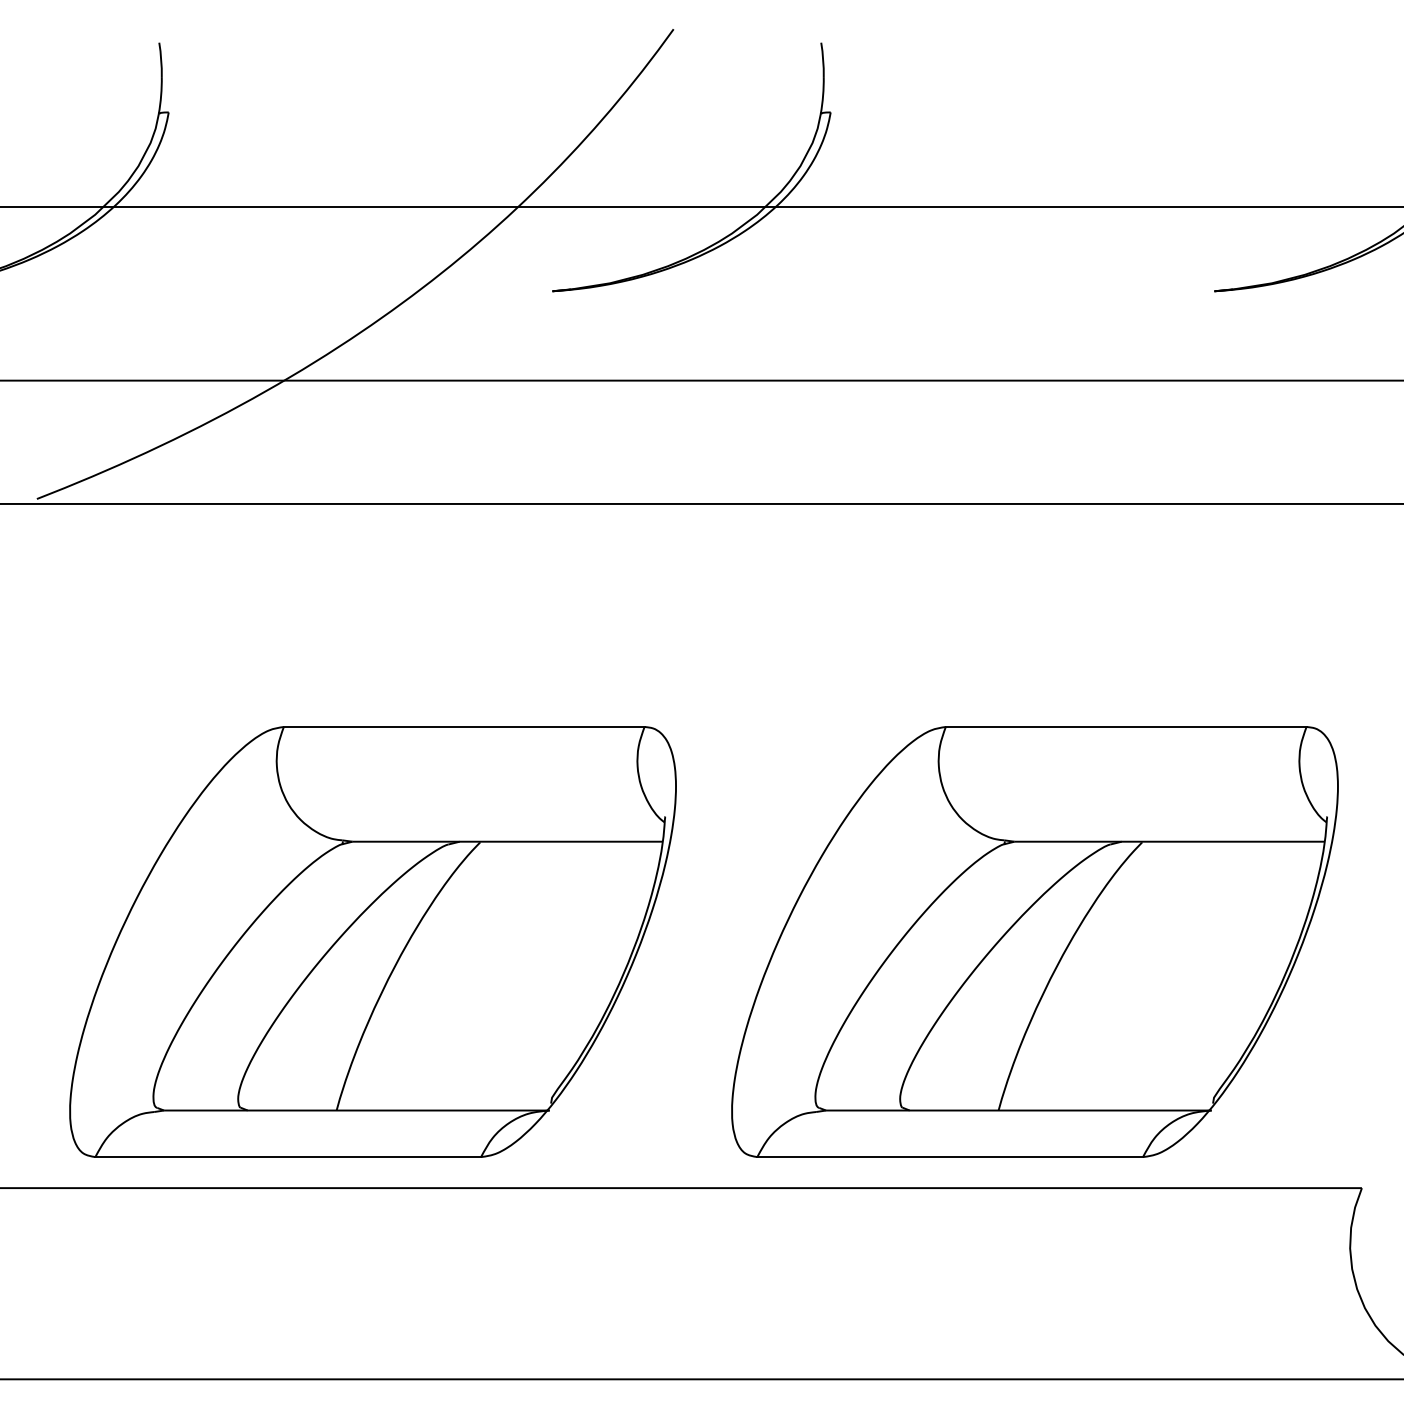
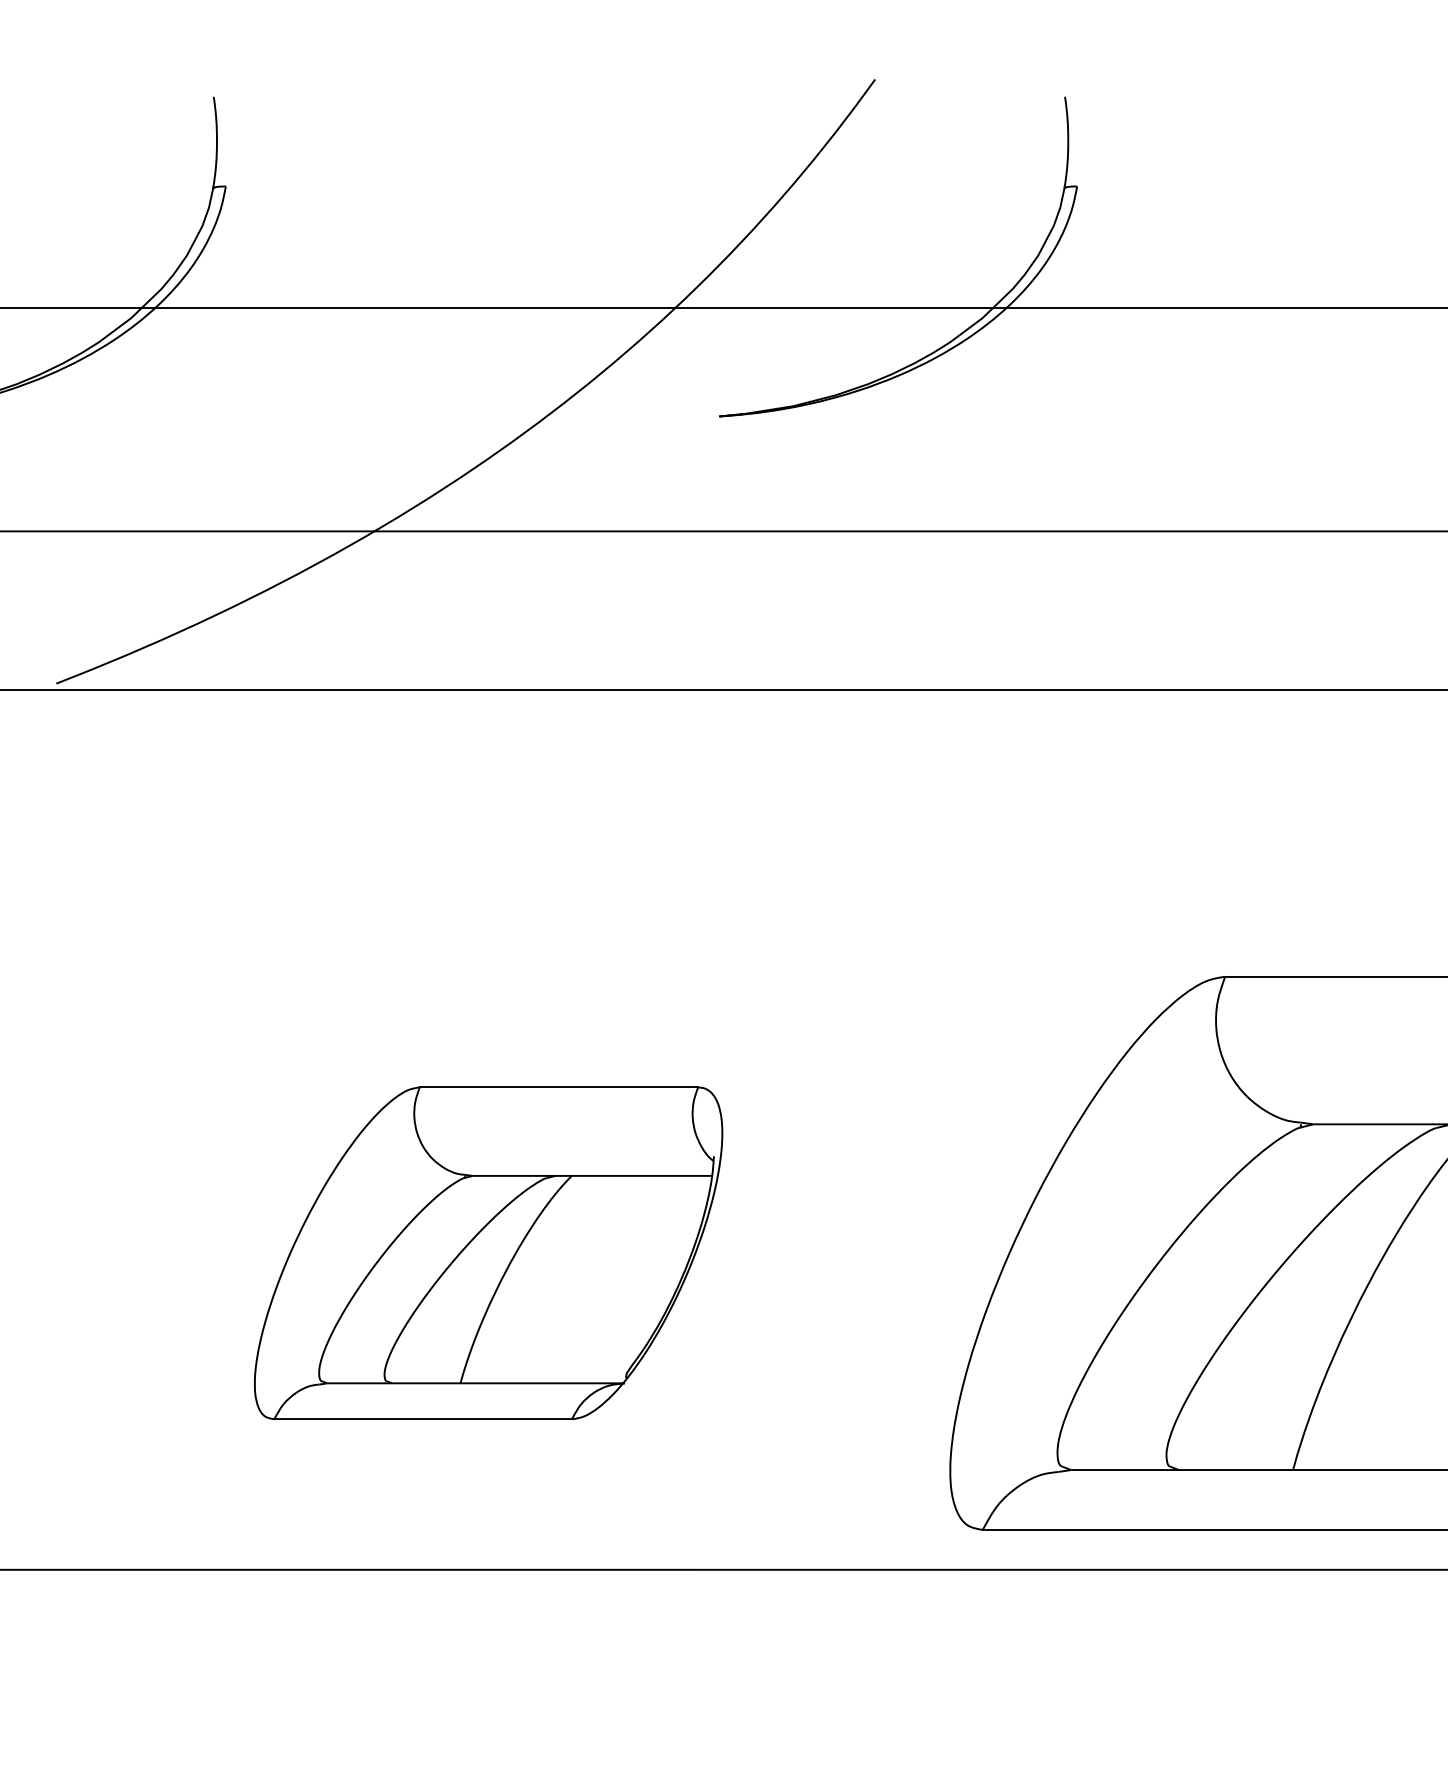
part: (372, 941) -> (487, 1252), size x0.6

